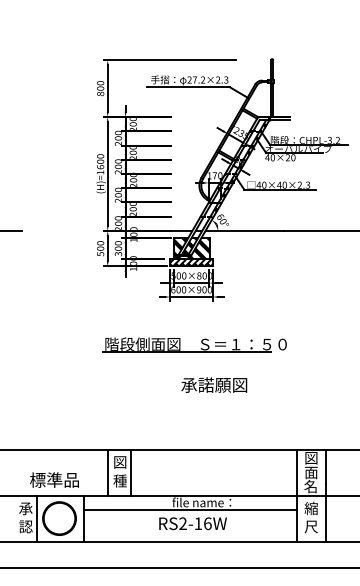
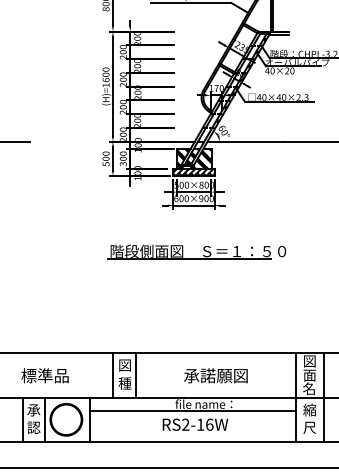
text: (214, 384) -> (216, 375), moved
text: (54, 479) -> (45, 375), moved
line: (14, 518) -> (22, 419), added

